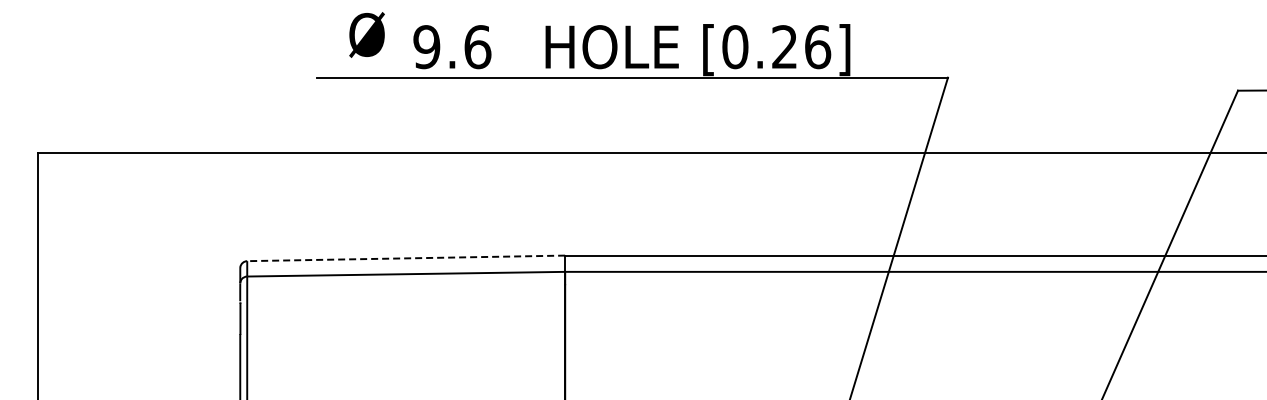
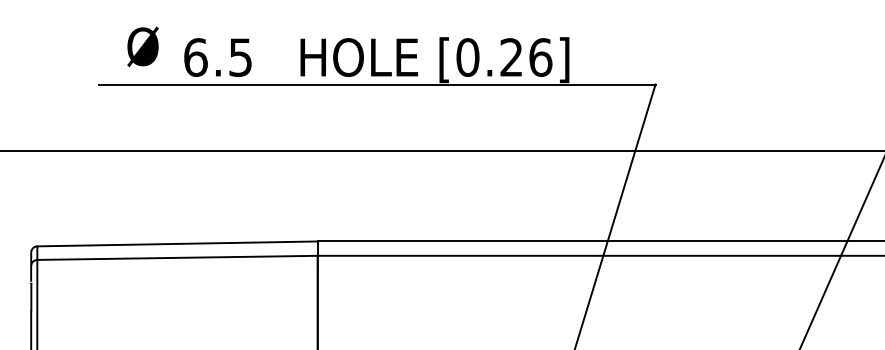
text: (452, 47) -> (218, 57), 9.6 -> 6.5
line: (406, 258) -> (177, 244), dashed -> solid

